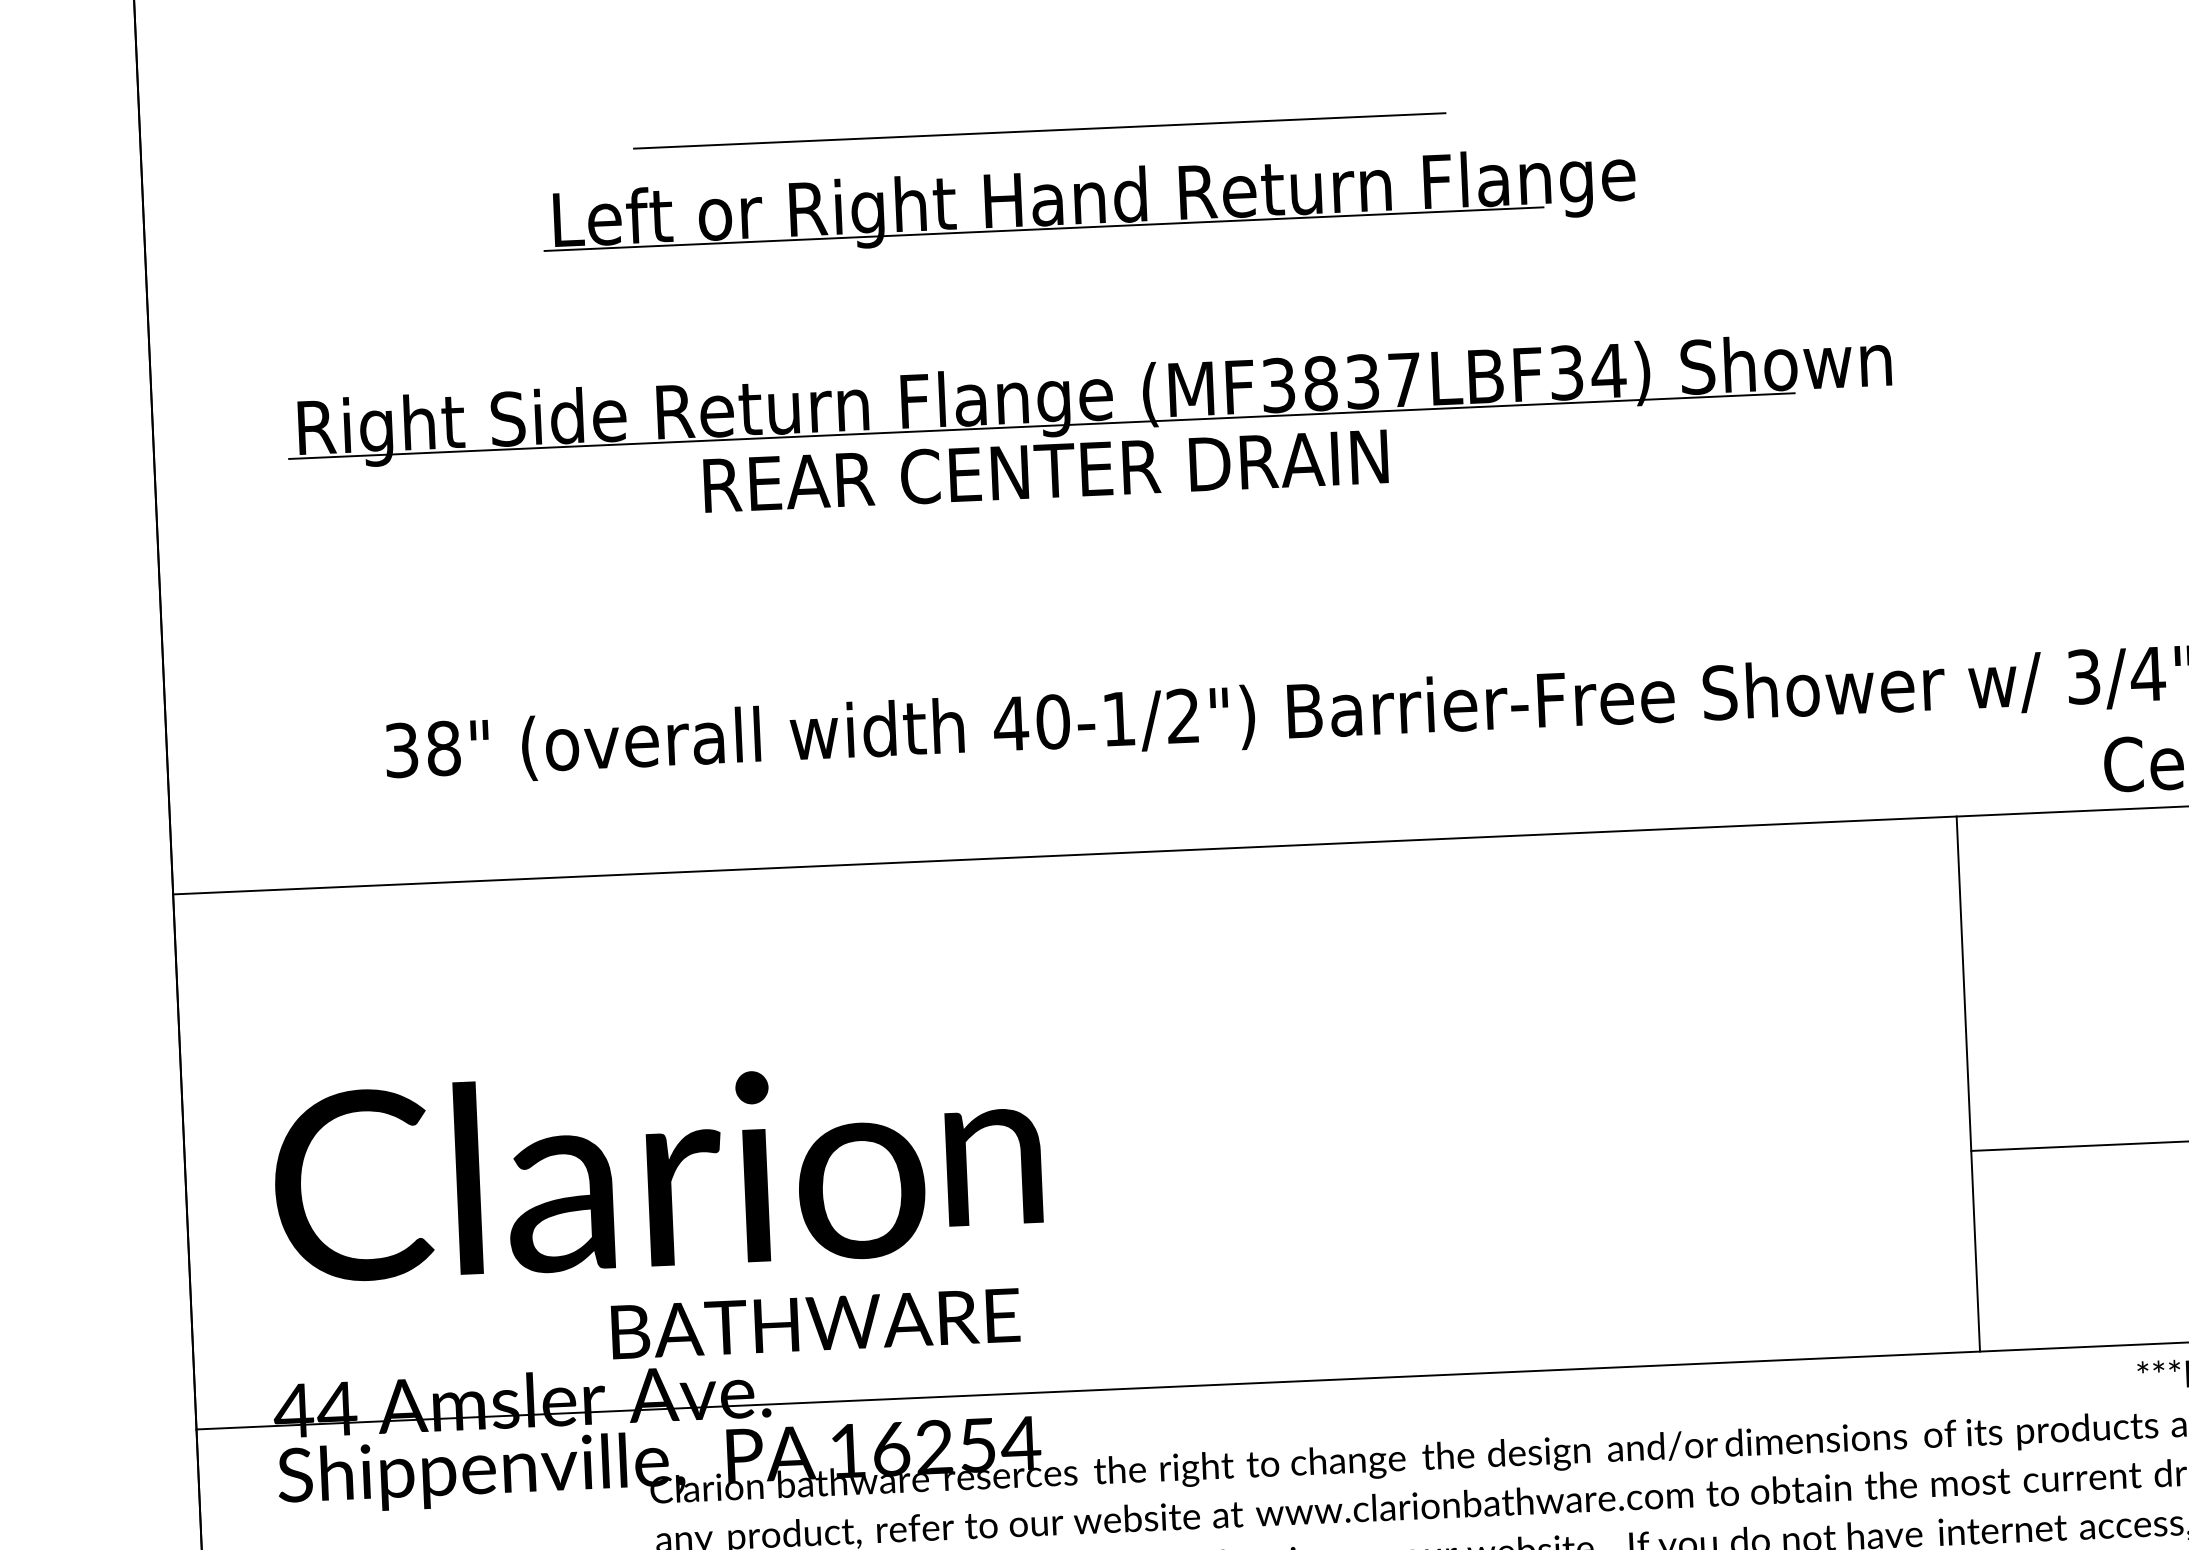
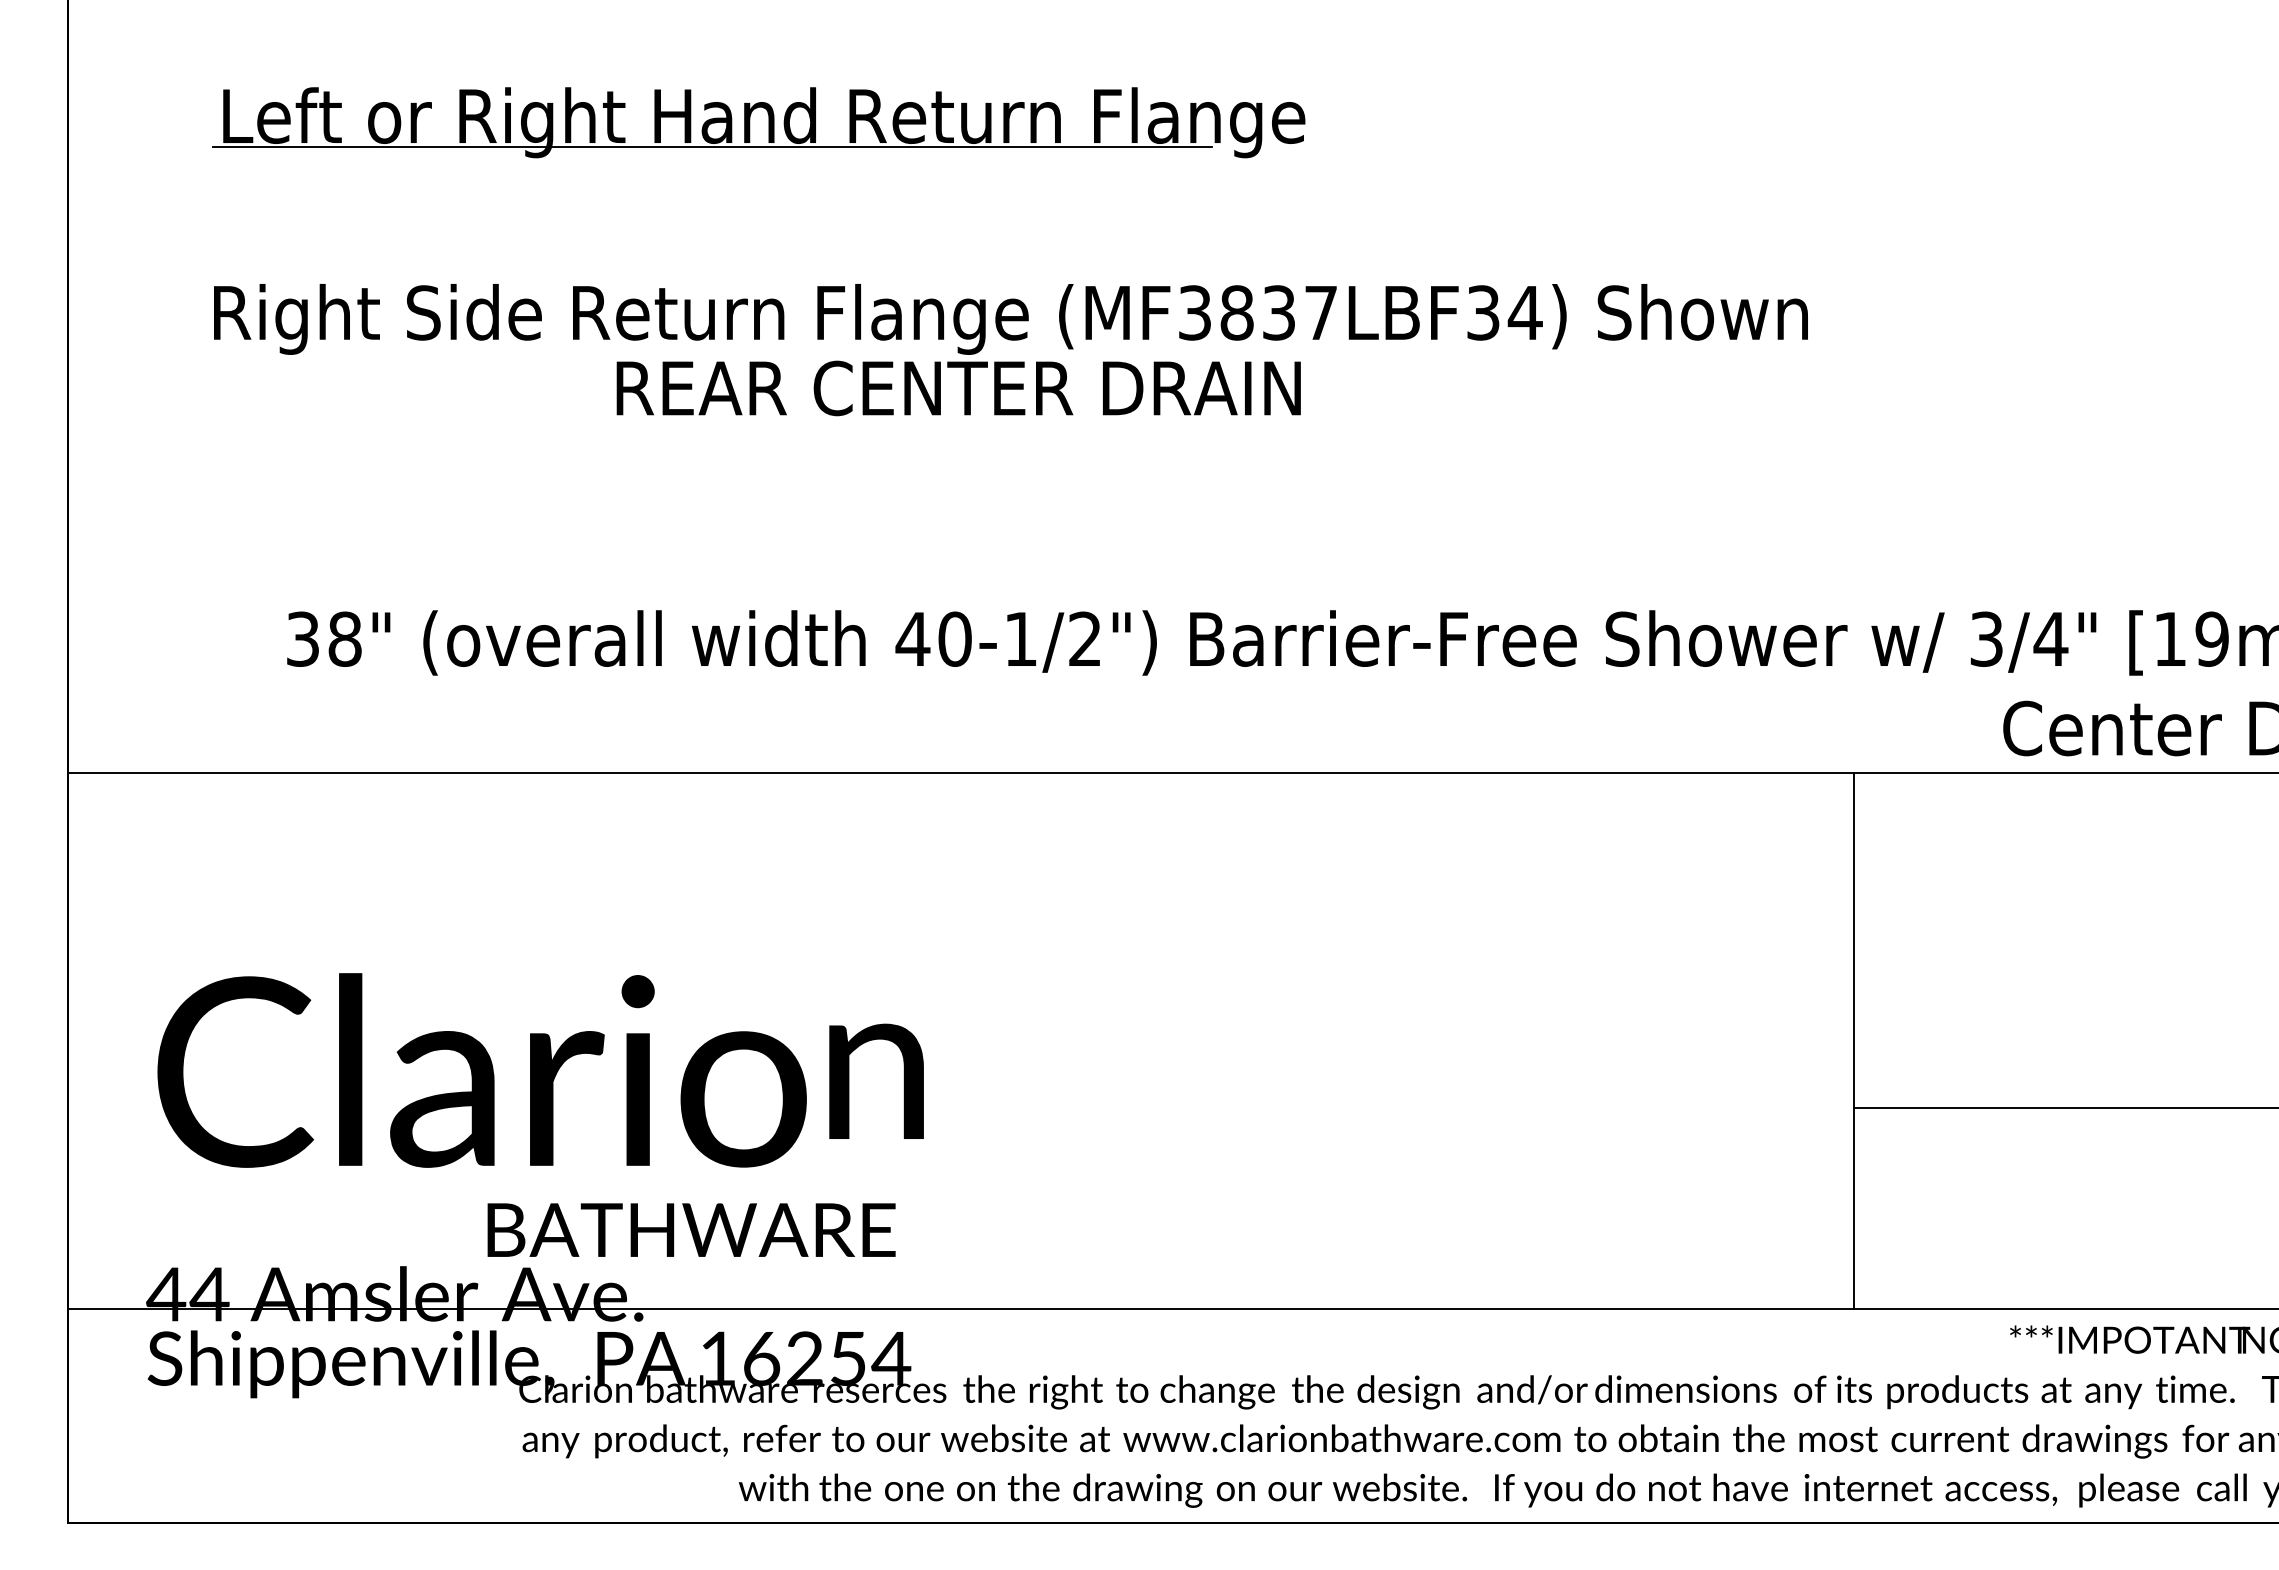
line: (1039, 131) -> (967, 48), removed
part: (1081, 203) -> (750, 122), moved
line: (1041, 426) -> (956, 343), removed

